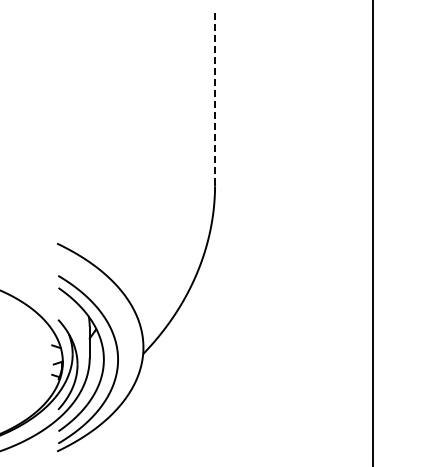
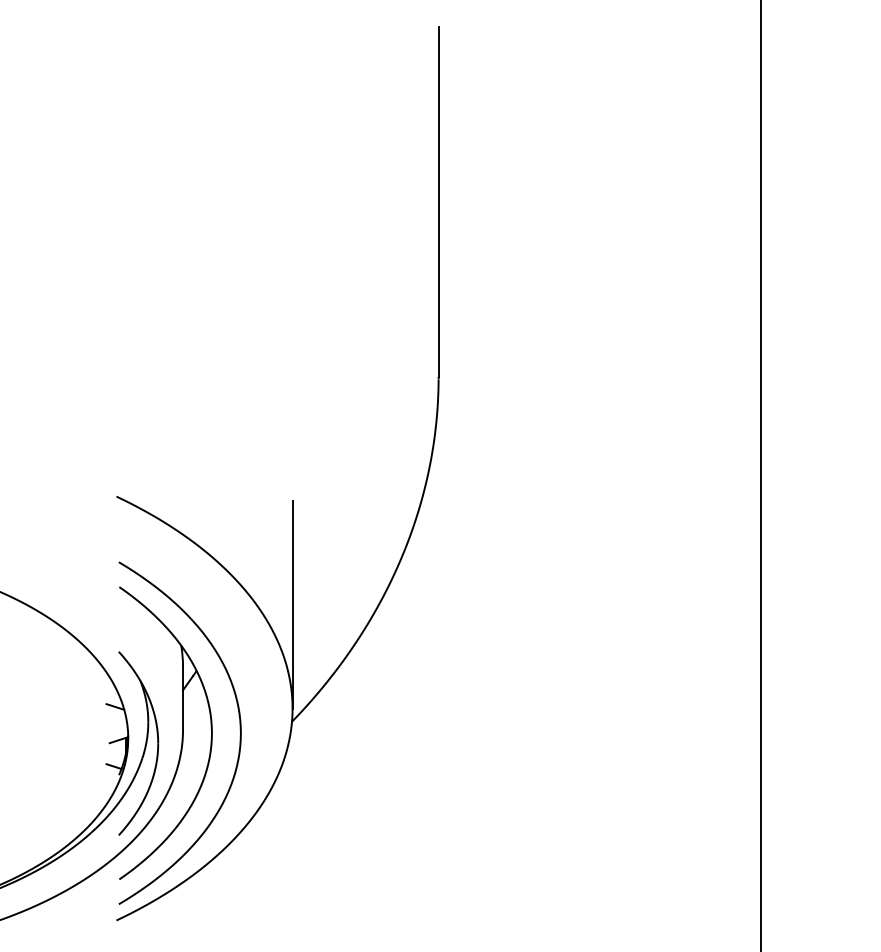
line: (215, 99) -> (439, 202), dashed -> solid
line: (143, 296) -> (292, 604), added

